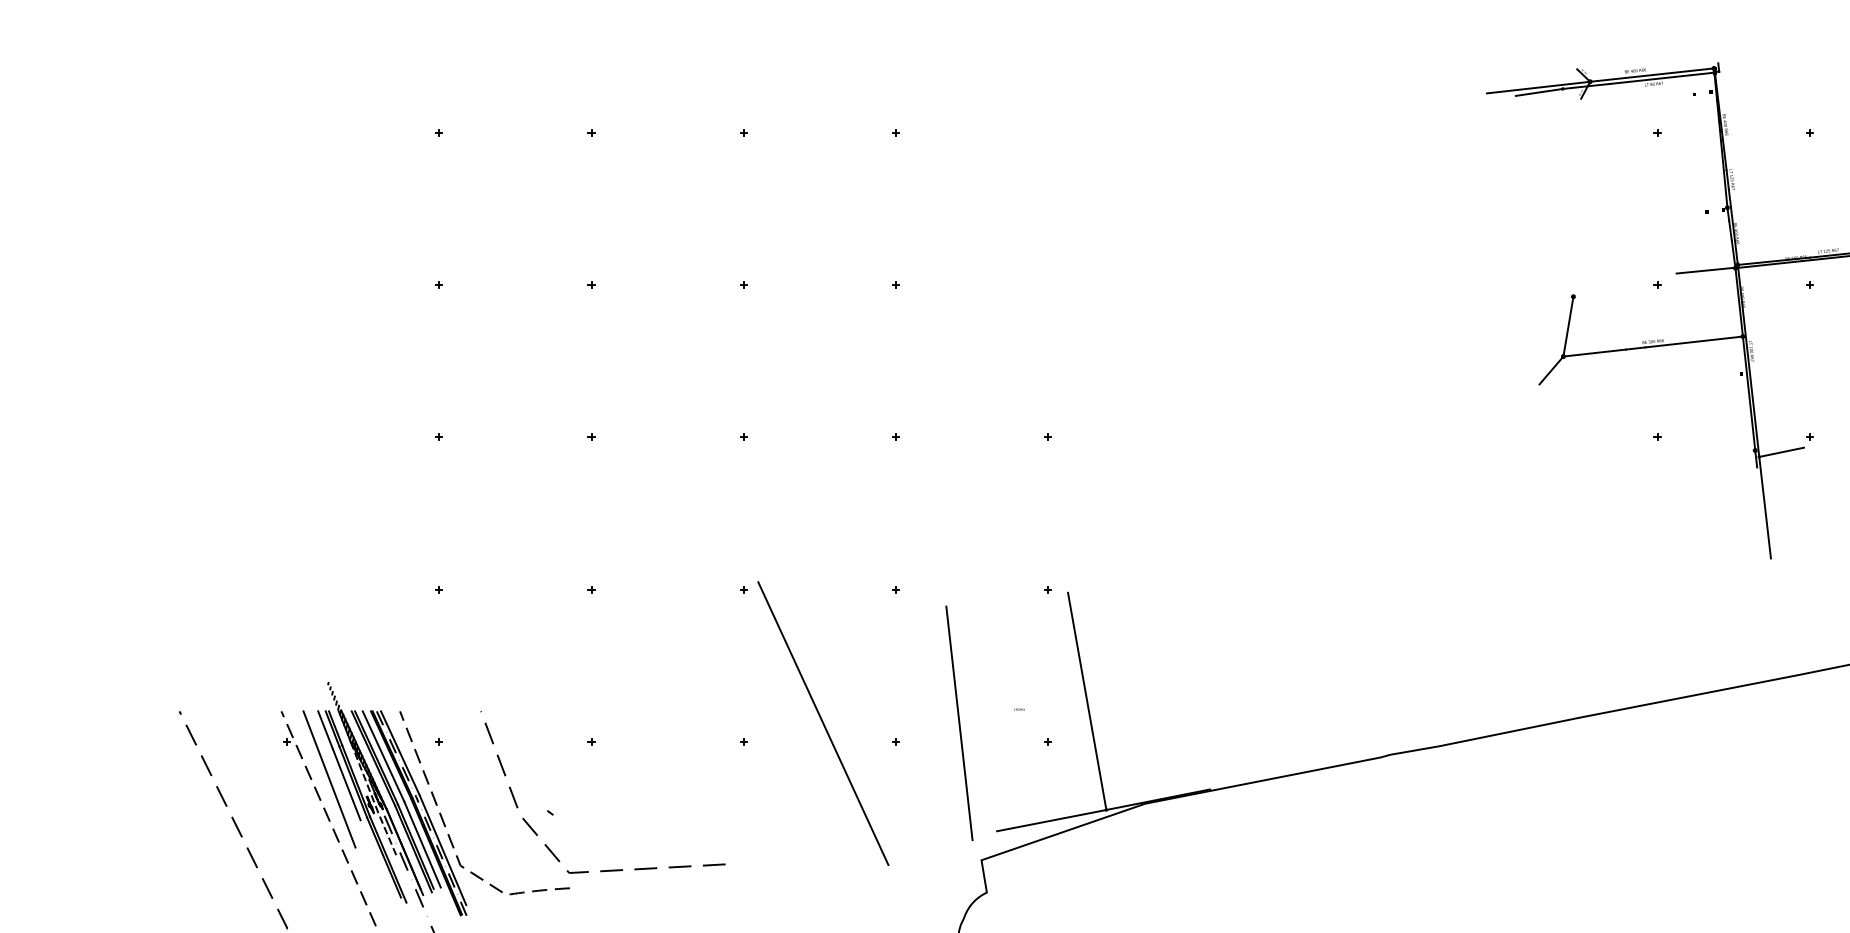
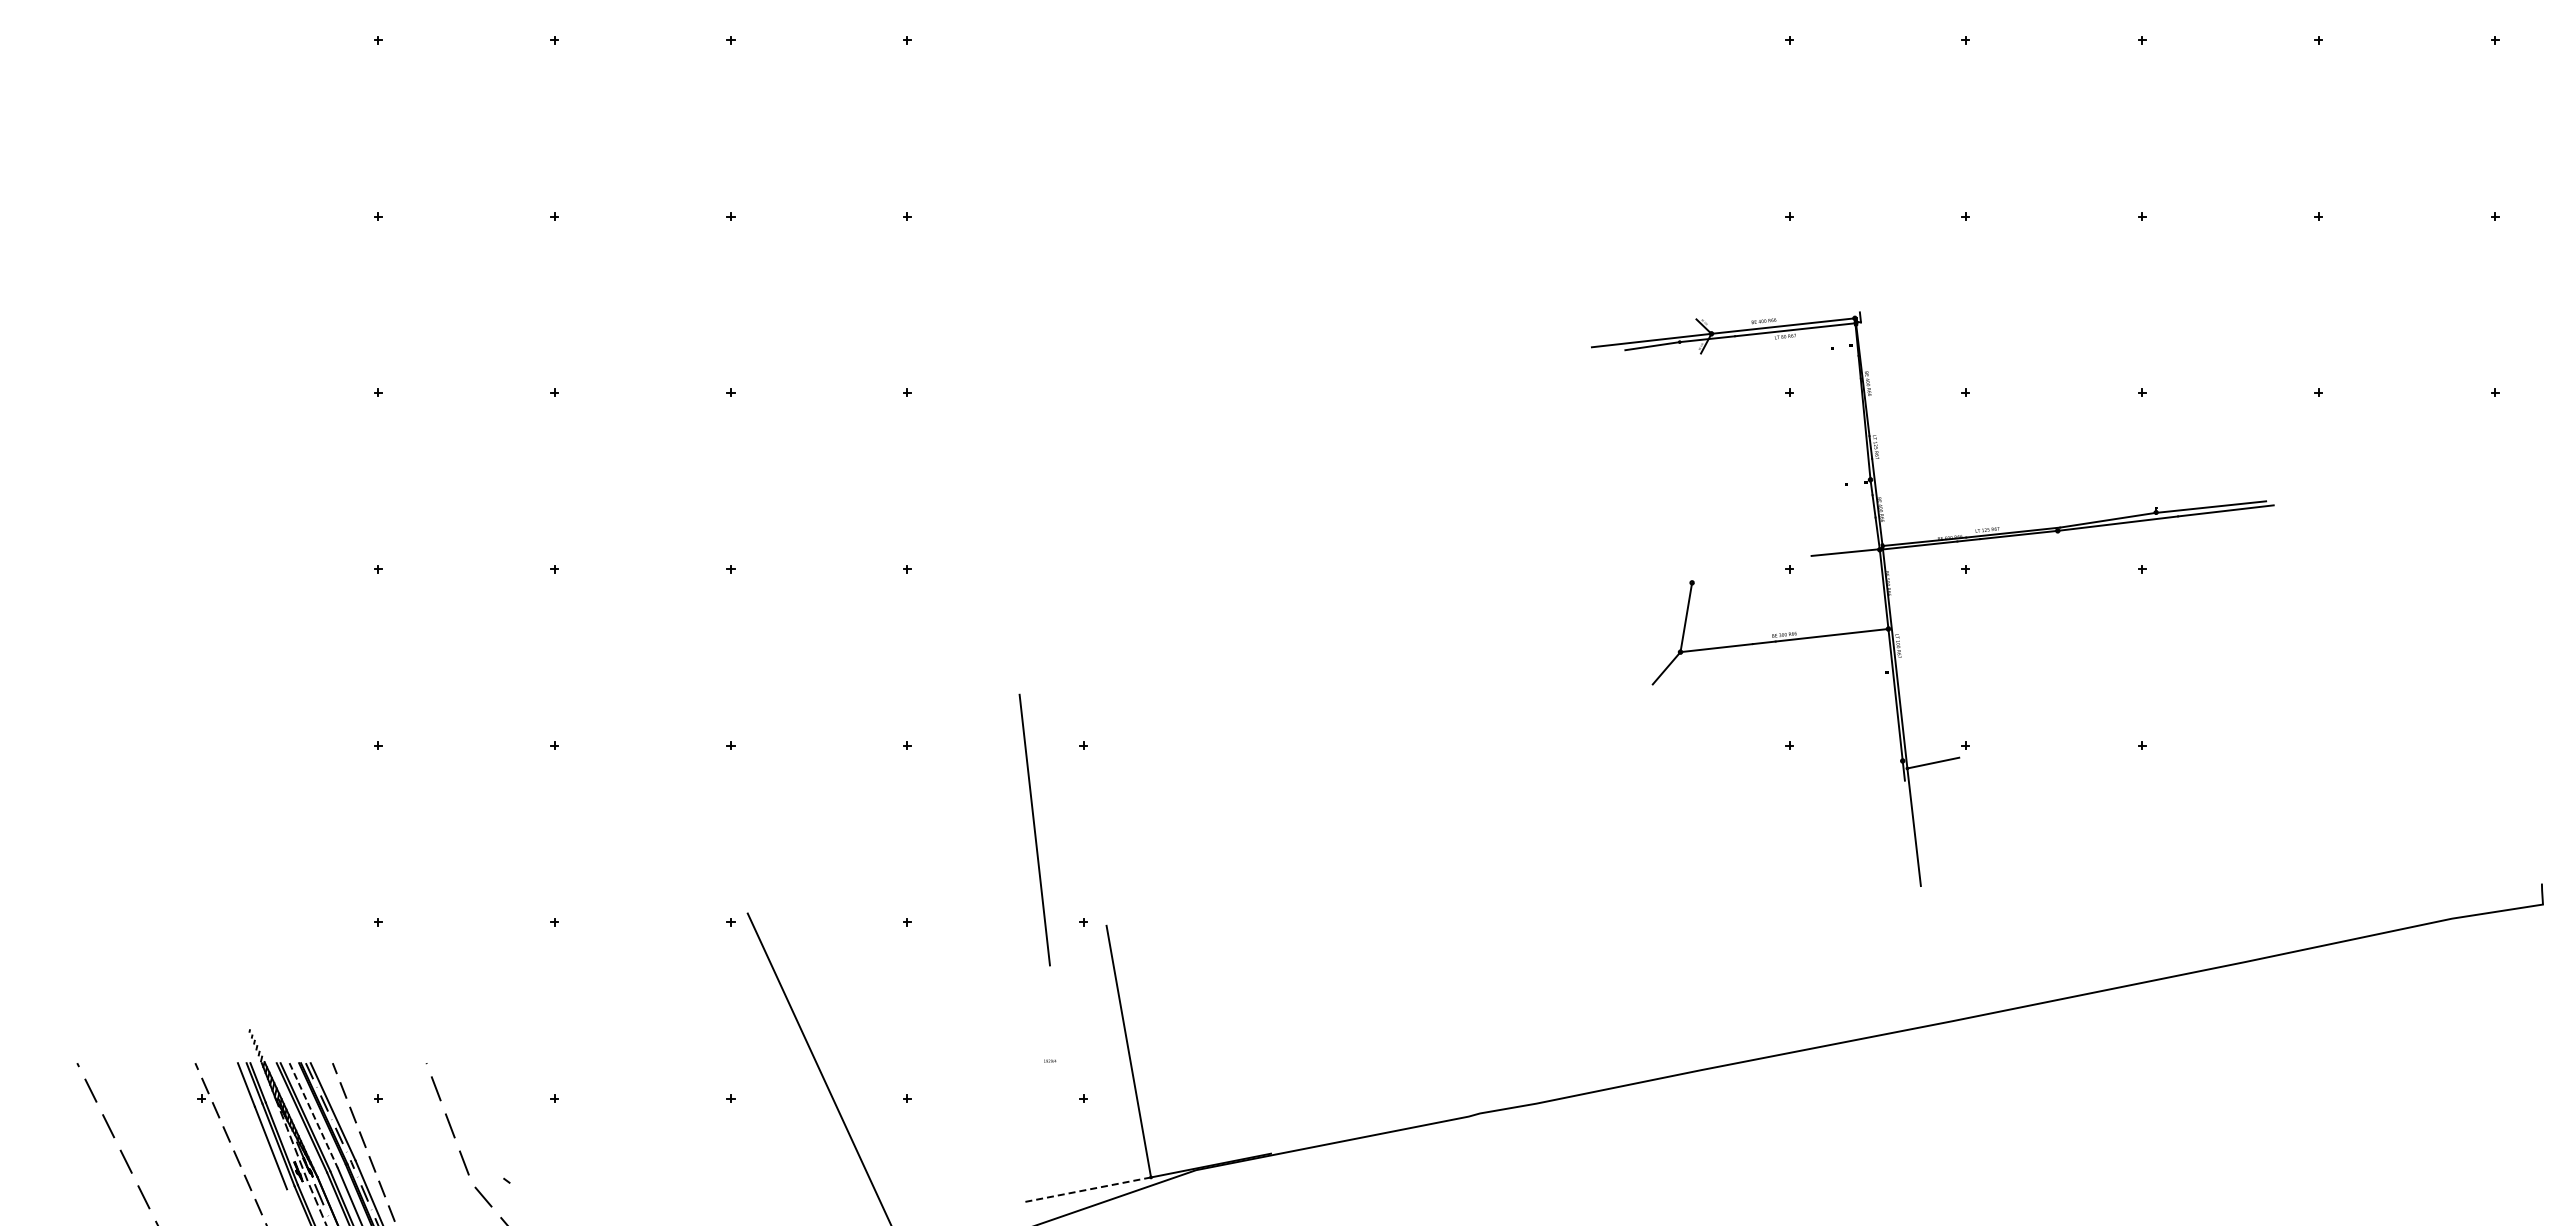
line: (959, 722) -> (1034, 829), moved
line: (383, 756) -> (313, 1115), solid -> dashed
line: (329, 778) -> (250, 1141), removed
line: (1051, 820) -> (1087, 1189), solid -> dashed

